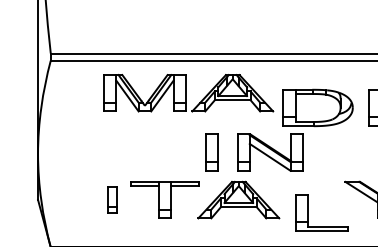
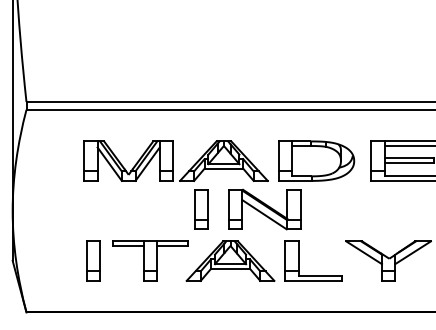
part: (188, 92) -> (175, 160), moved
part: (112, 199) -> (93, 260), size x1.43
part: (308, 212) -> (299, 260), moved

